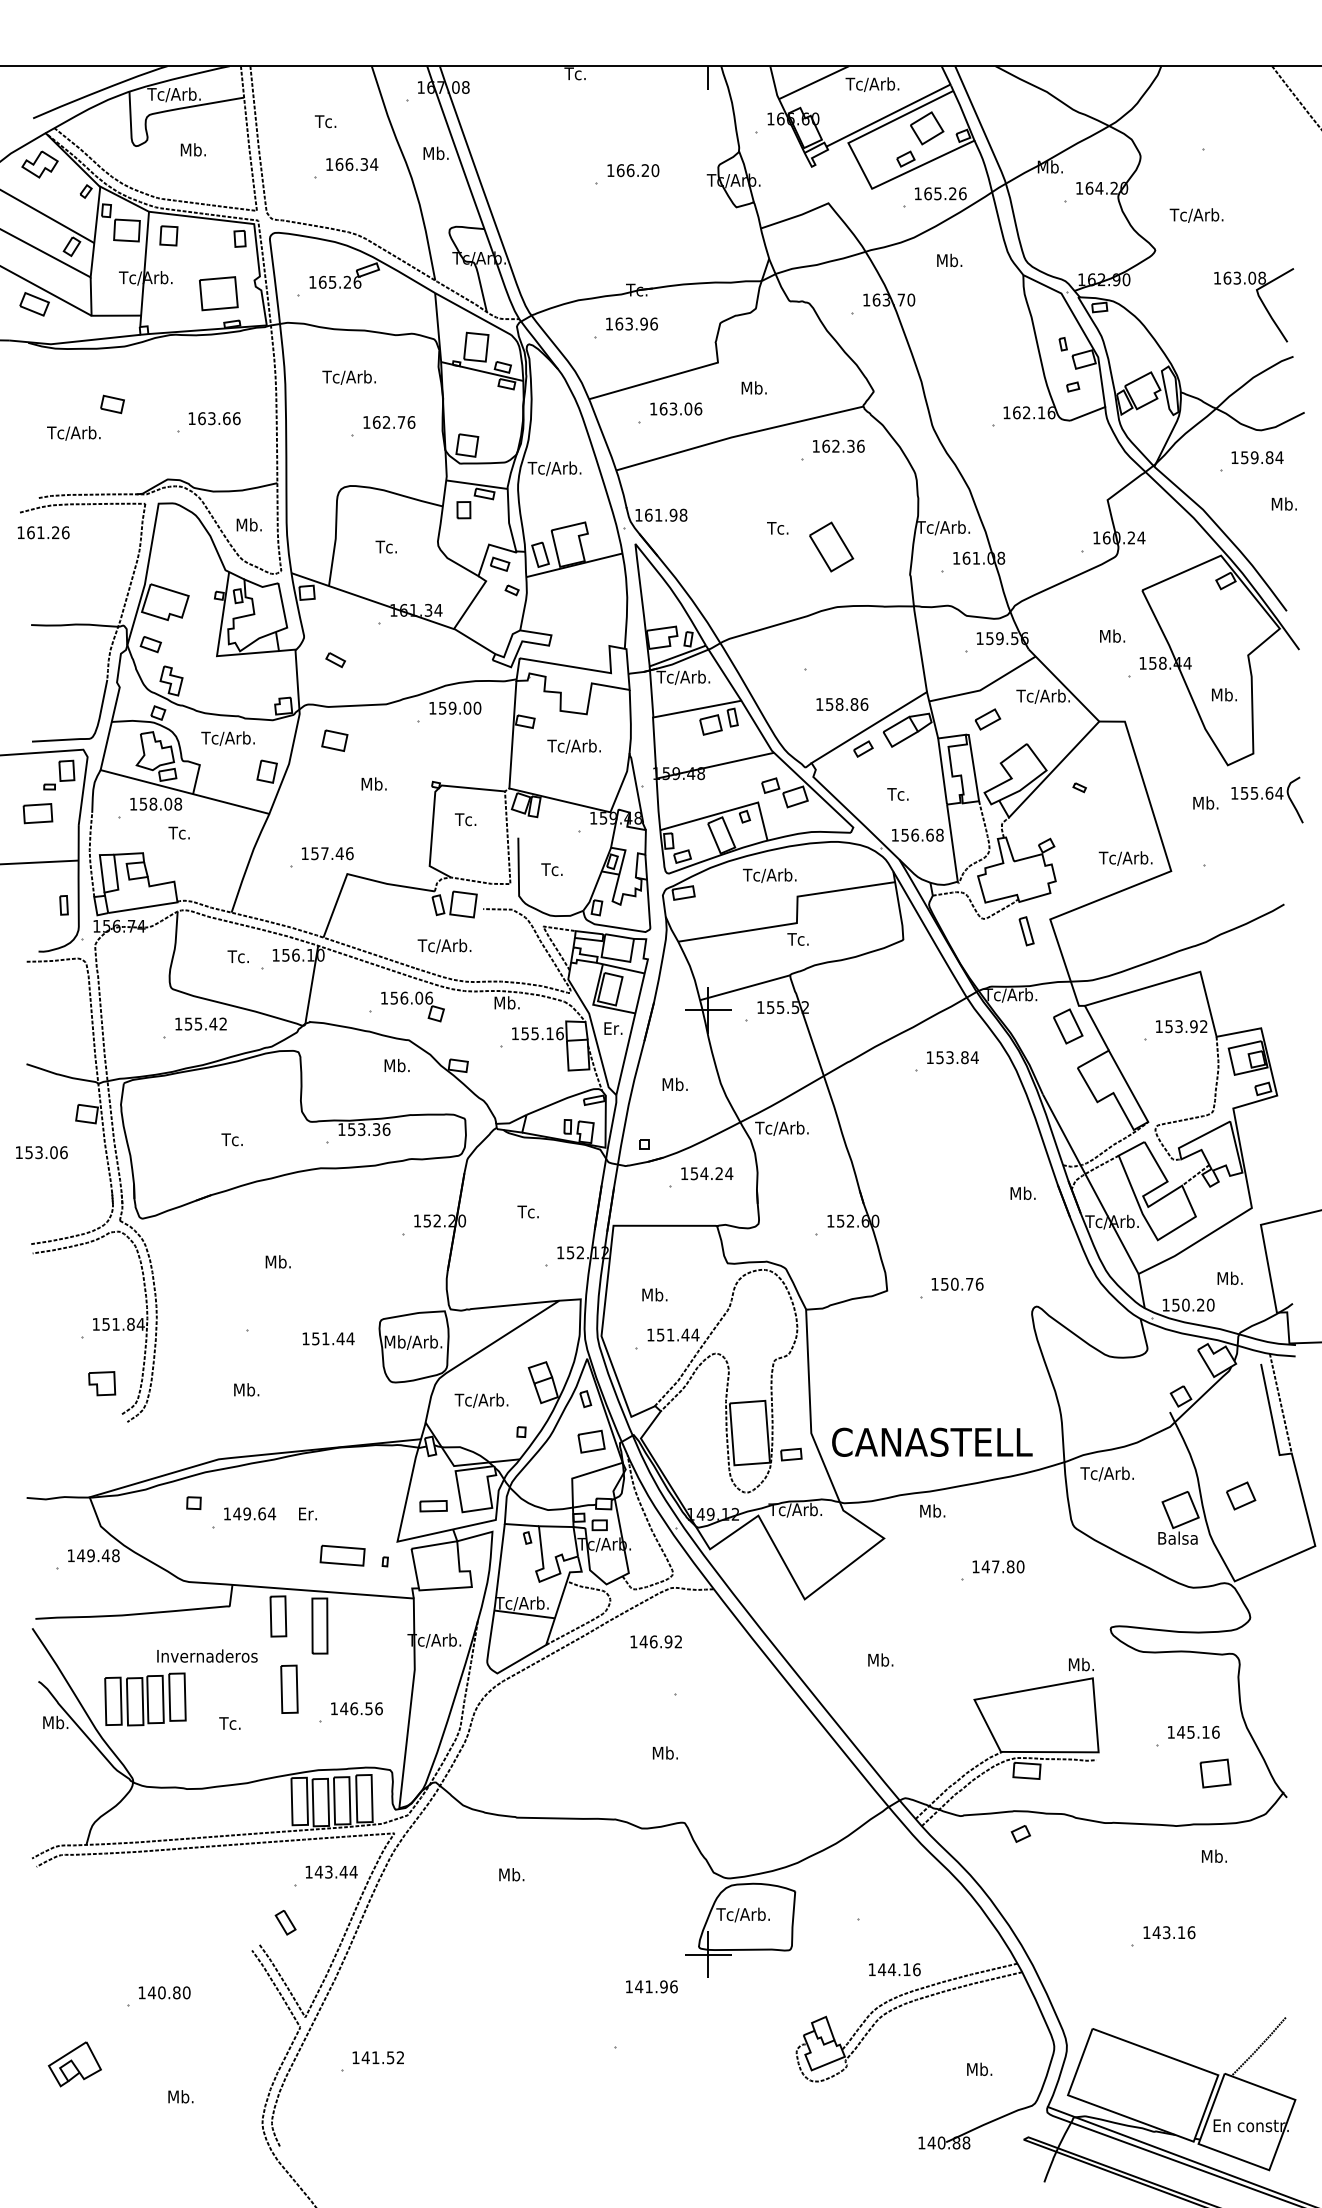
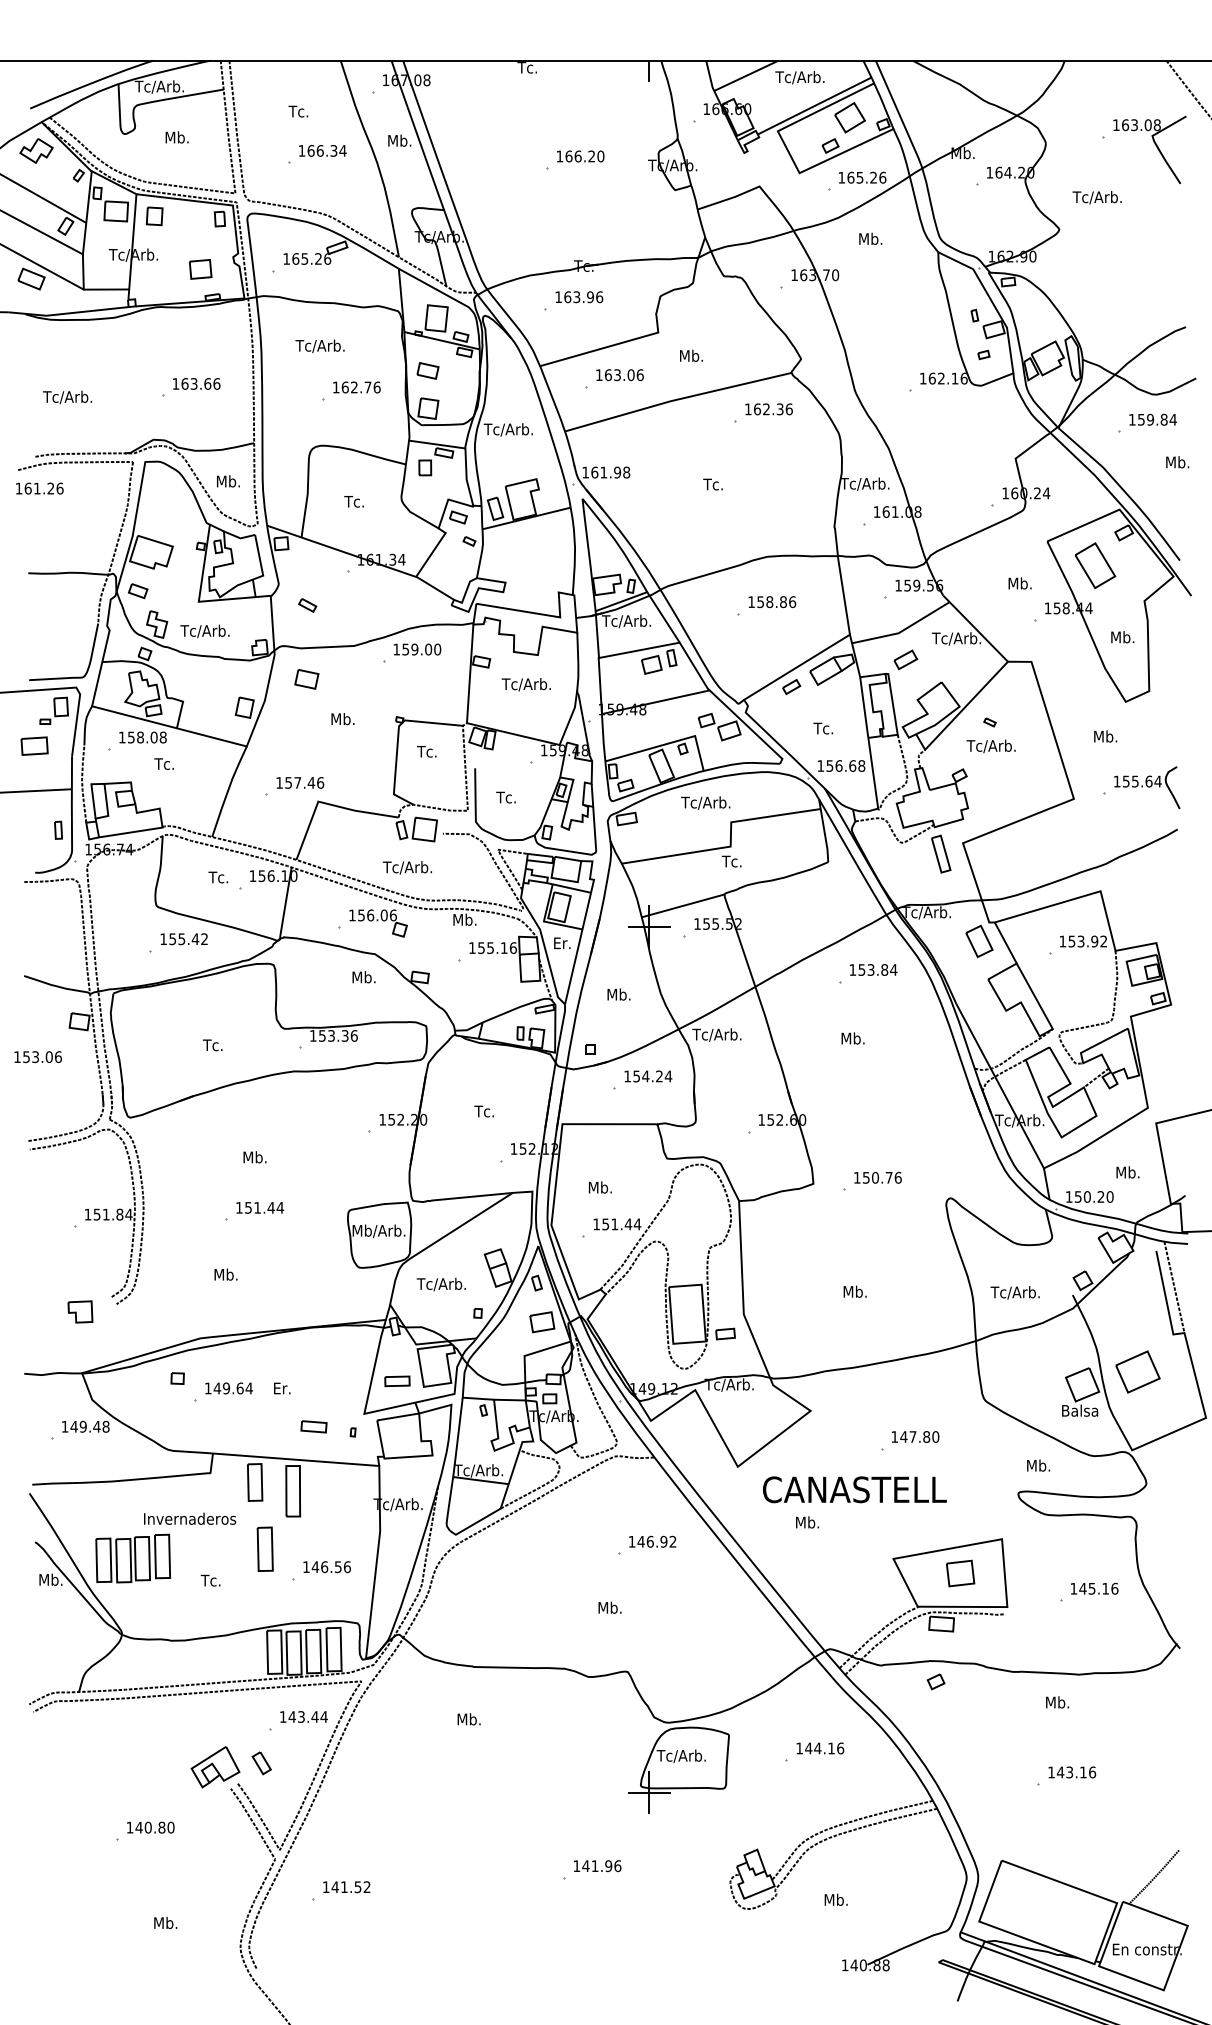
part: (218, 293) -> (200, 269), size x0.62
part: (1259, 299) -> (1154, 144), moved
part: (111, 403) -> (427, 370), moved
part: (831, 546) -> (1095, 565), moved
text: (842, 704) -> (772, 602), moved
text: (227, 738) -> (204, 631), moved
part: (1267, 799) -> (1147, 787), moved
text: (1124, 858) -> (990, 746), moved
part: (1026, 930) -> (941, 853), size x1.43
text: (1022, 1193) -> (852, 1038), moved
text: (328, 1338) -> (260, 1207), moved
part: (102, 1383) -> (80, 1311), moved
text: (931, 1442) -> (854, 1489), moved
text: (1106, 1473) -> (1014, 1292), moved
part: (1240, 1495) -> (1137, 1371), size x1.67
text: (931, 1510) -> (854, 1291), moved
part: (342, 1555) -> (313, 1426), size x0.62
text: (656, 1641) -> (652, 1541), moved
text: (1081, 1664) -> (1038, 1465), moved
part: (1215, 1773) -> (960, 1573), moved
text: (1214, 1856) -> (1057, 1702), moved
text: (894, 1969) -> (820, 1748), moved
text: (651, 1987) -> (597, 1866), moved
part: (74, 2064) -> (215, 1767), moved
text: (978, 2069) -> (835, 1899), moved

